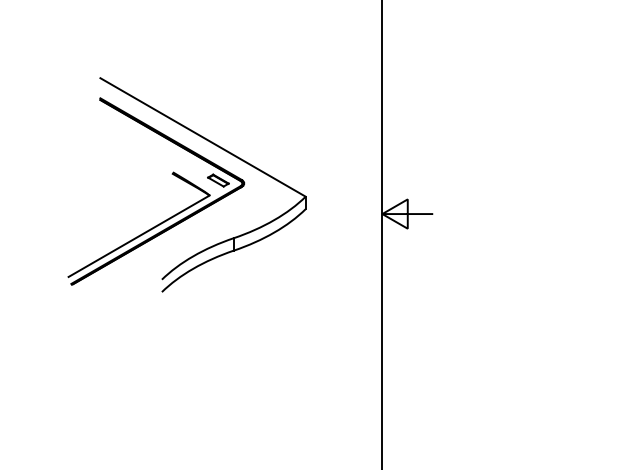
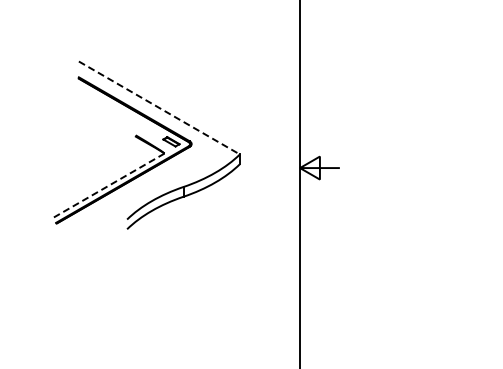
line: (203, 136) -> (159, 107), solid -> dashed
line: (139, 236) -> (109, 185), solid -> dashed

